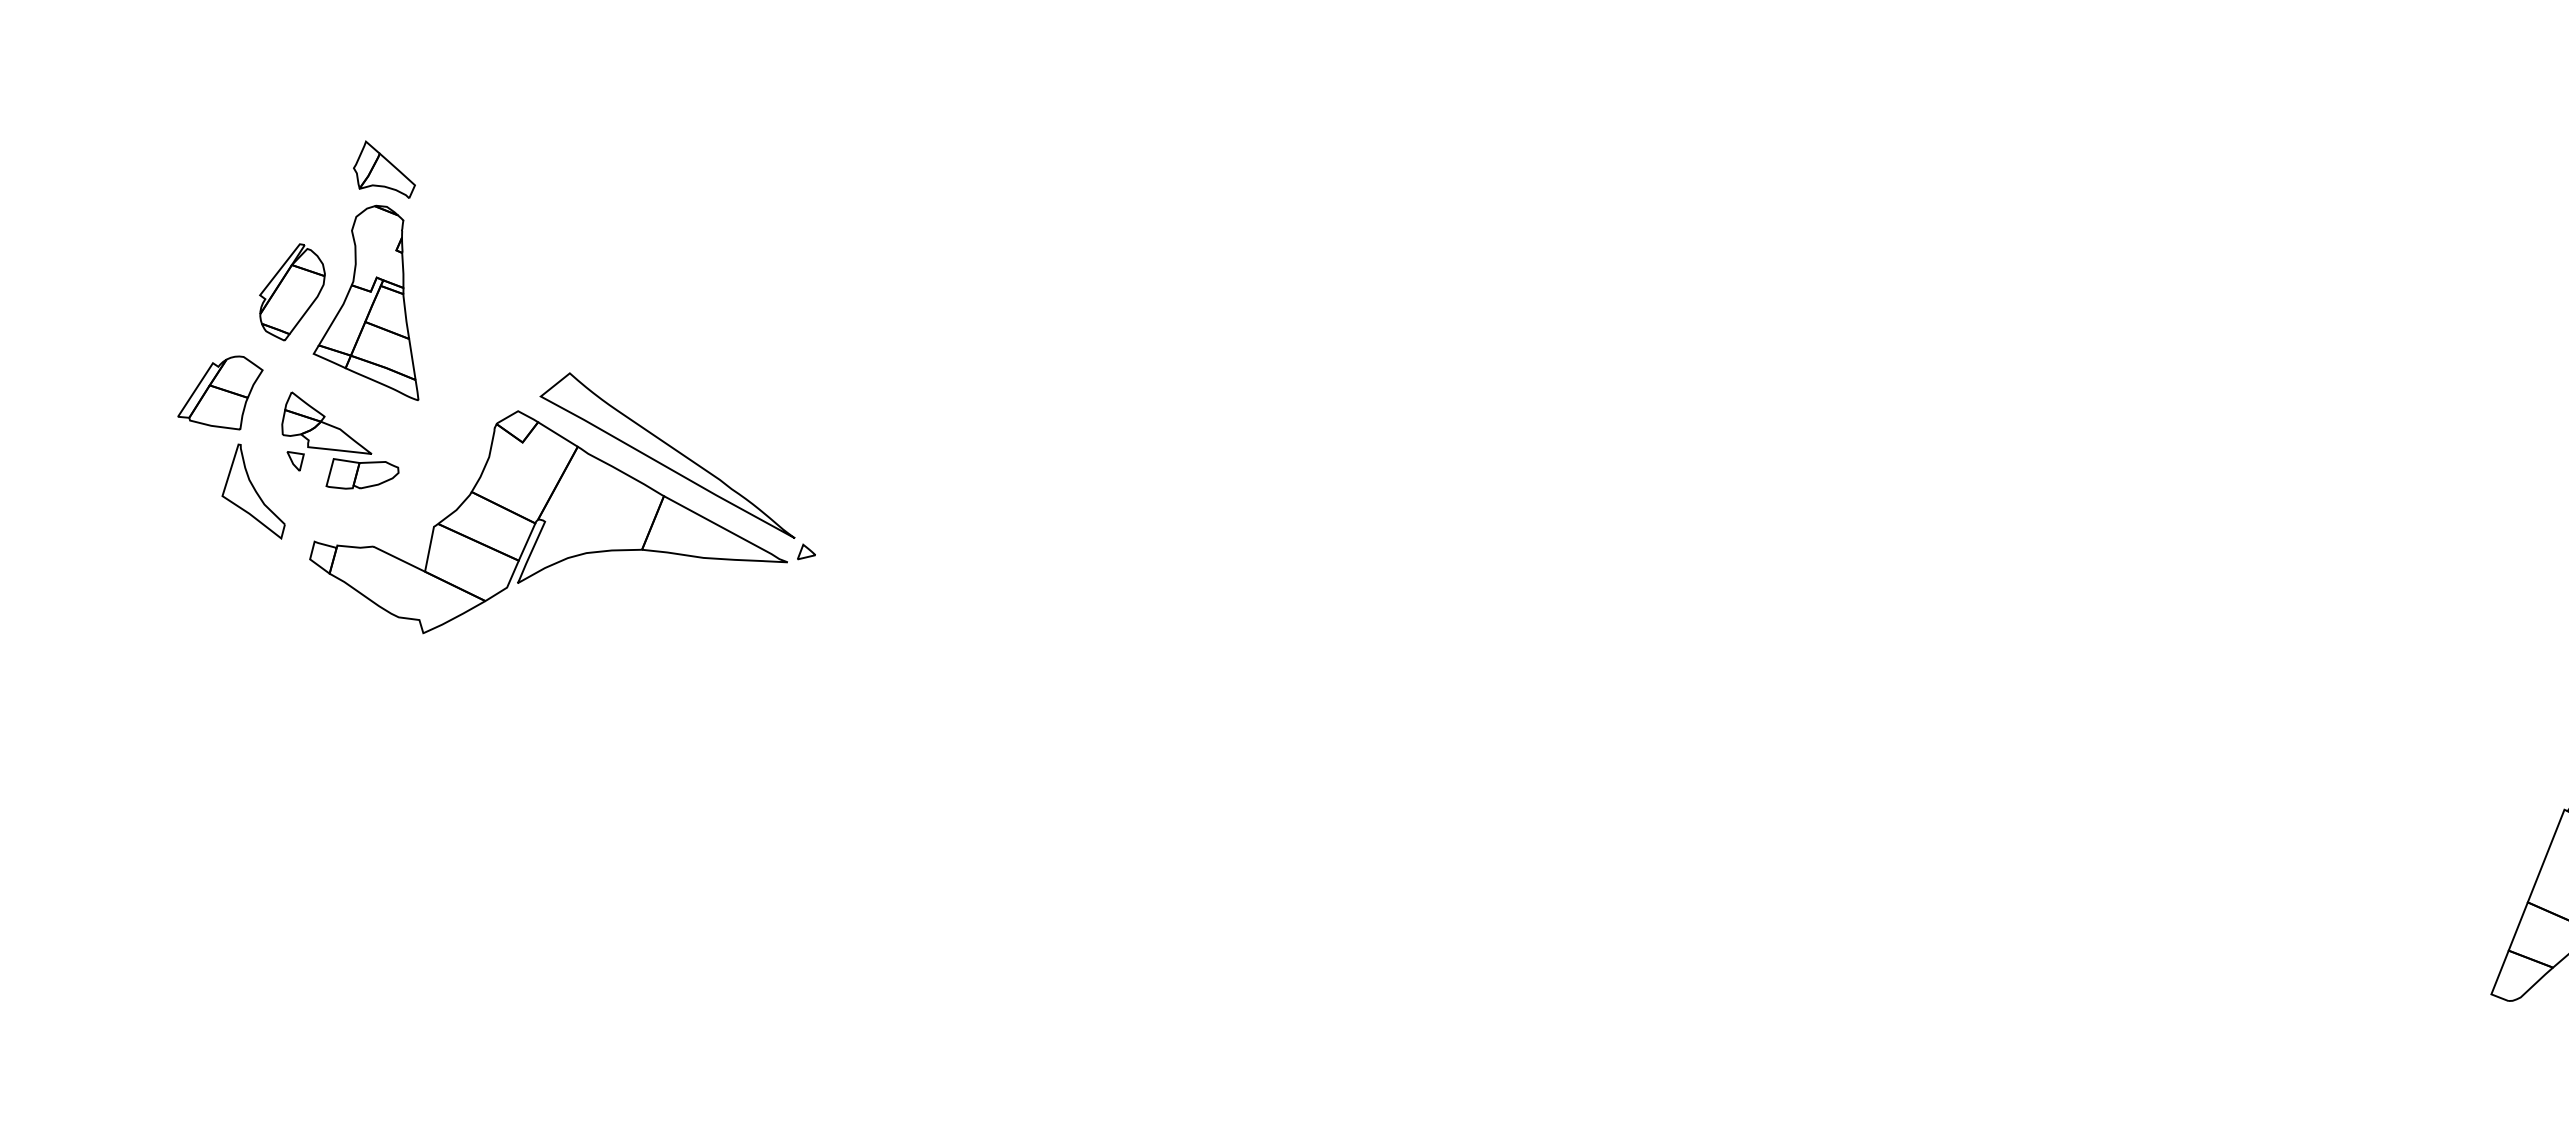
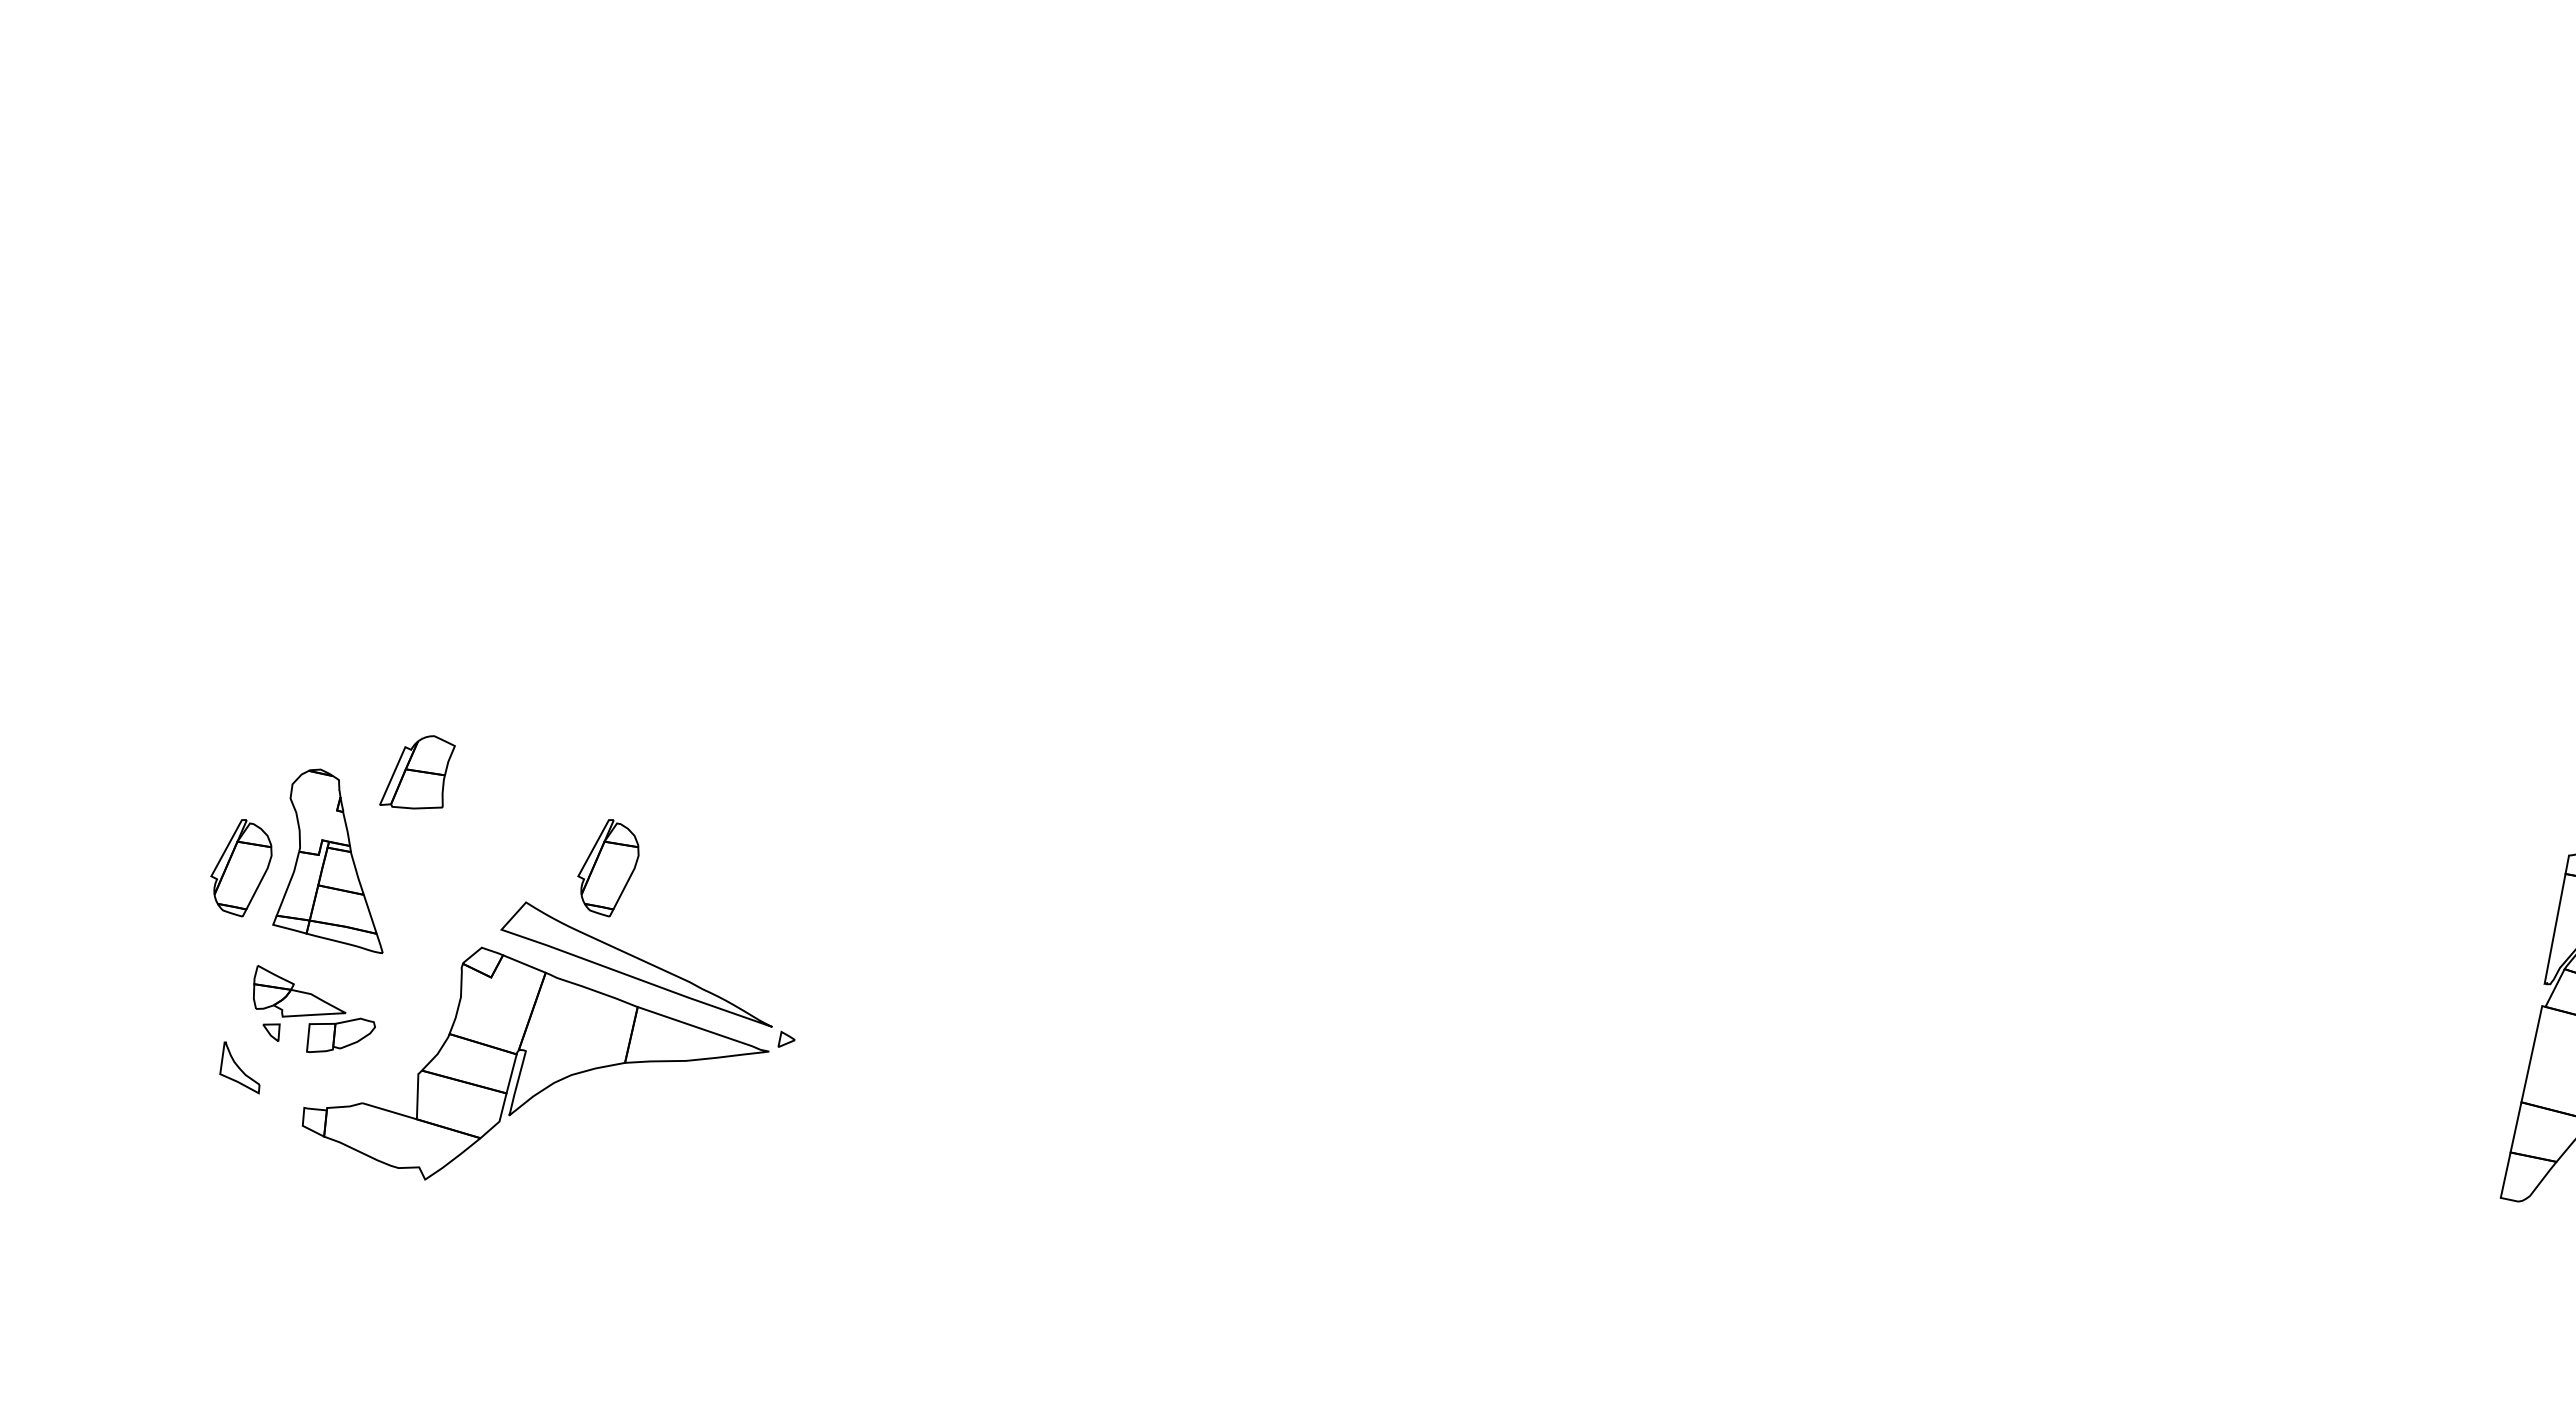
part: (385, 169) -> (313, 733), removed
part: (657, 353) -> (608, 868), added
part: (220, 390) -> (417, 772), moved
part: (256, 490) -> (239, 1067), size x0.6

